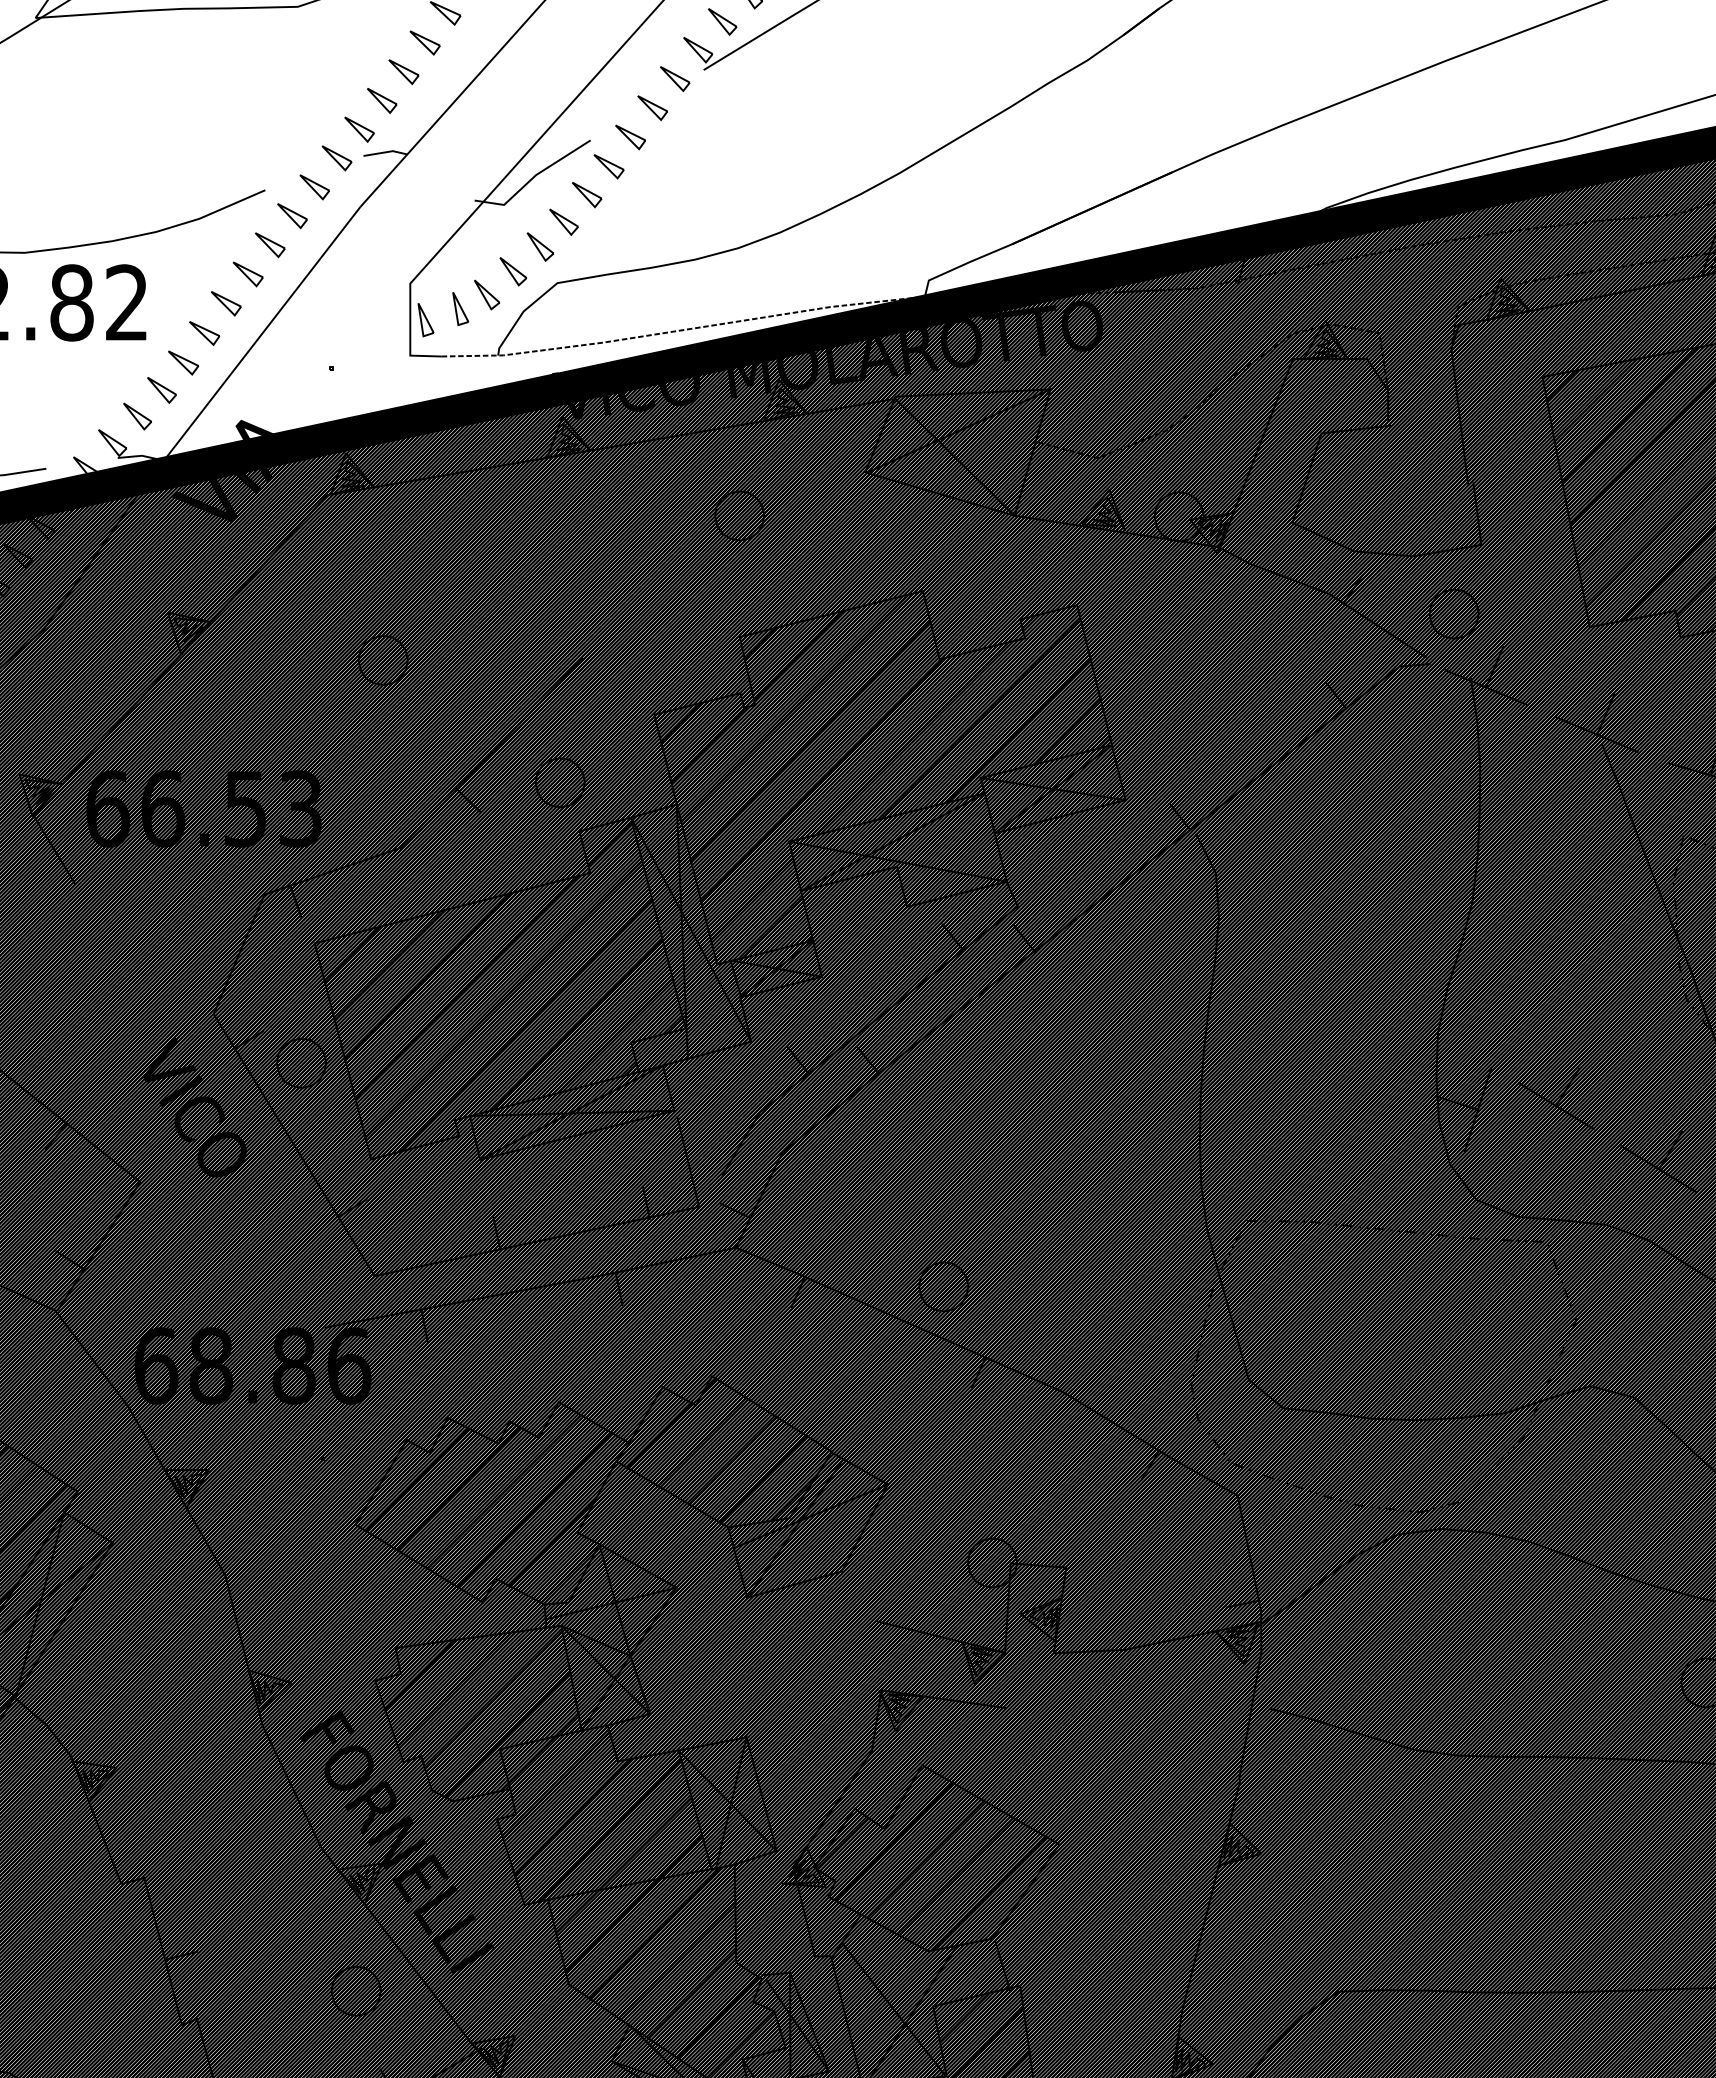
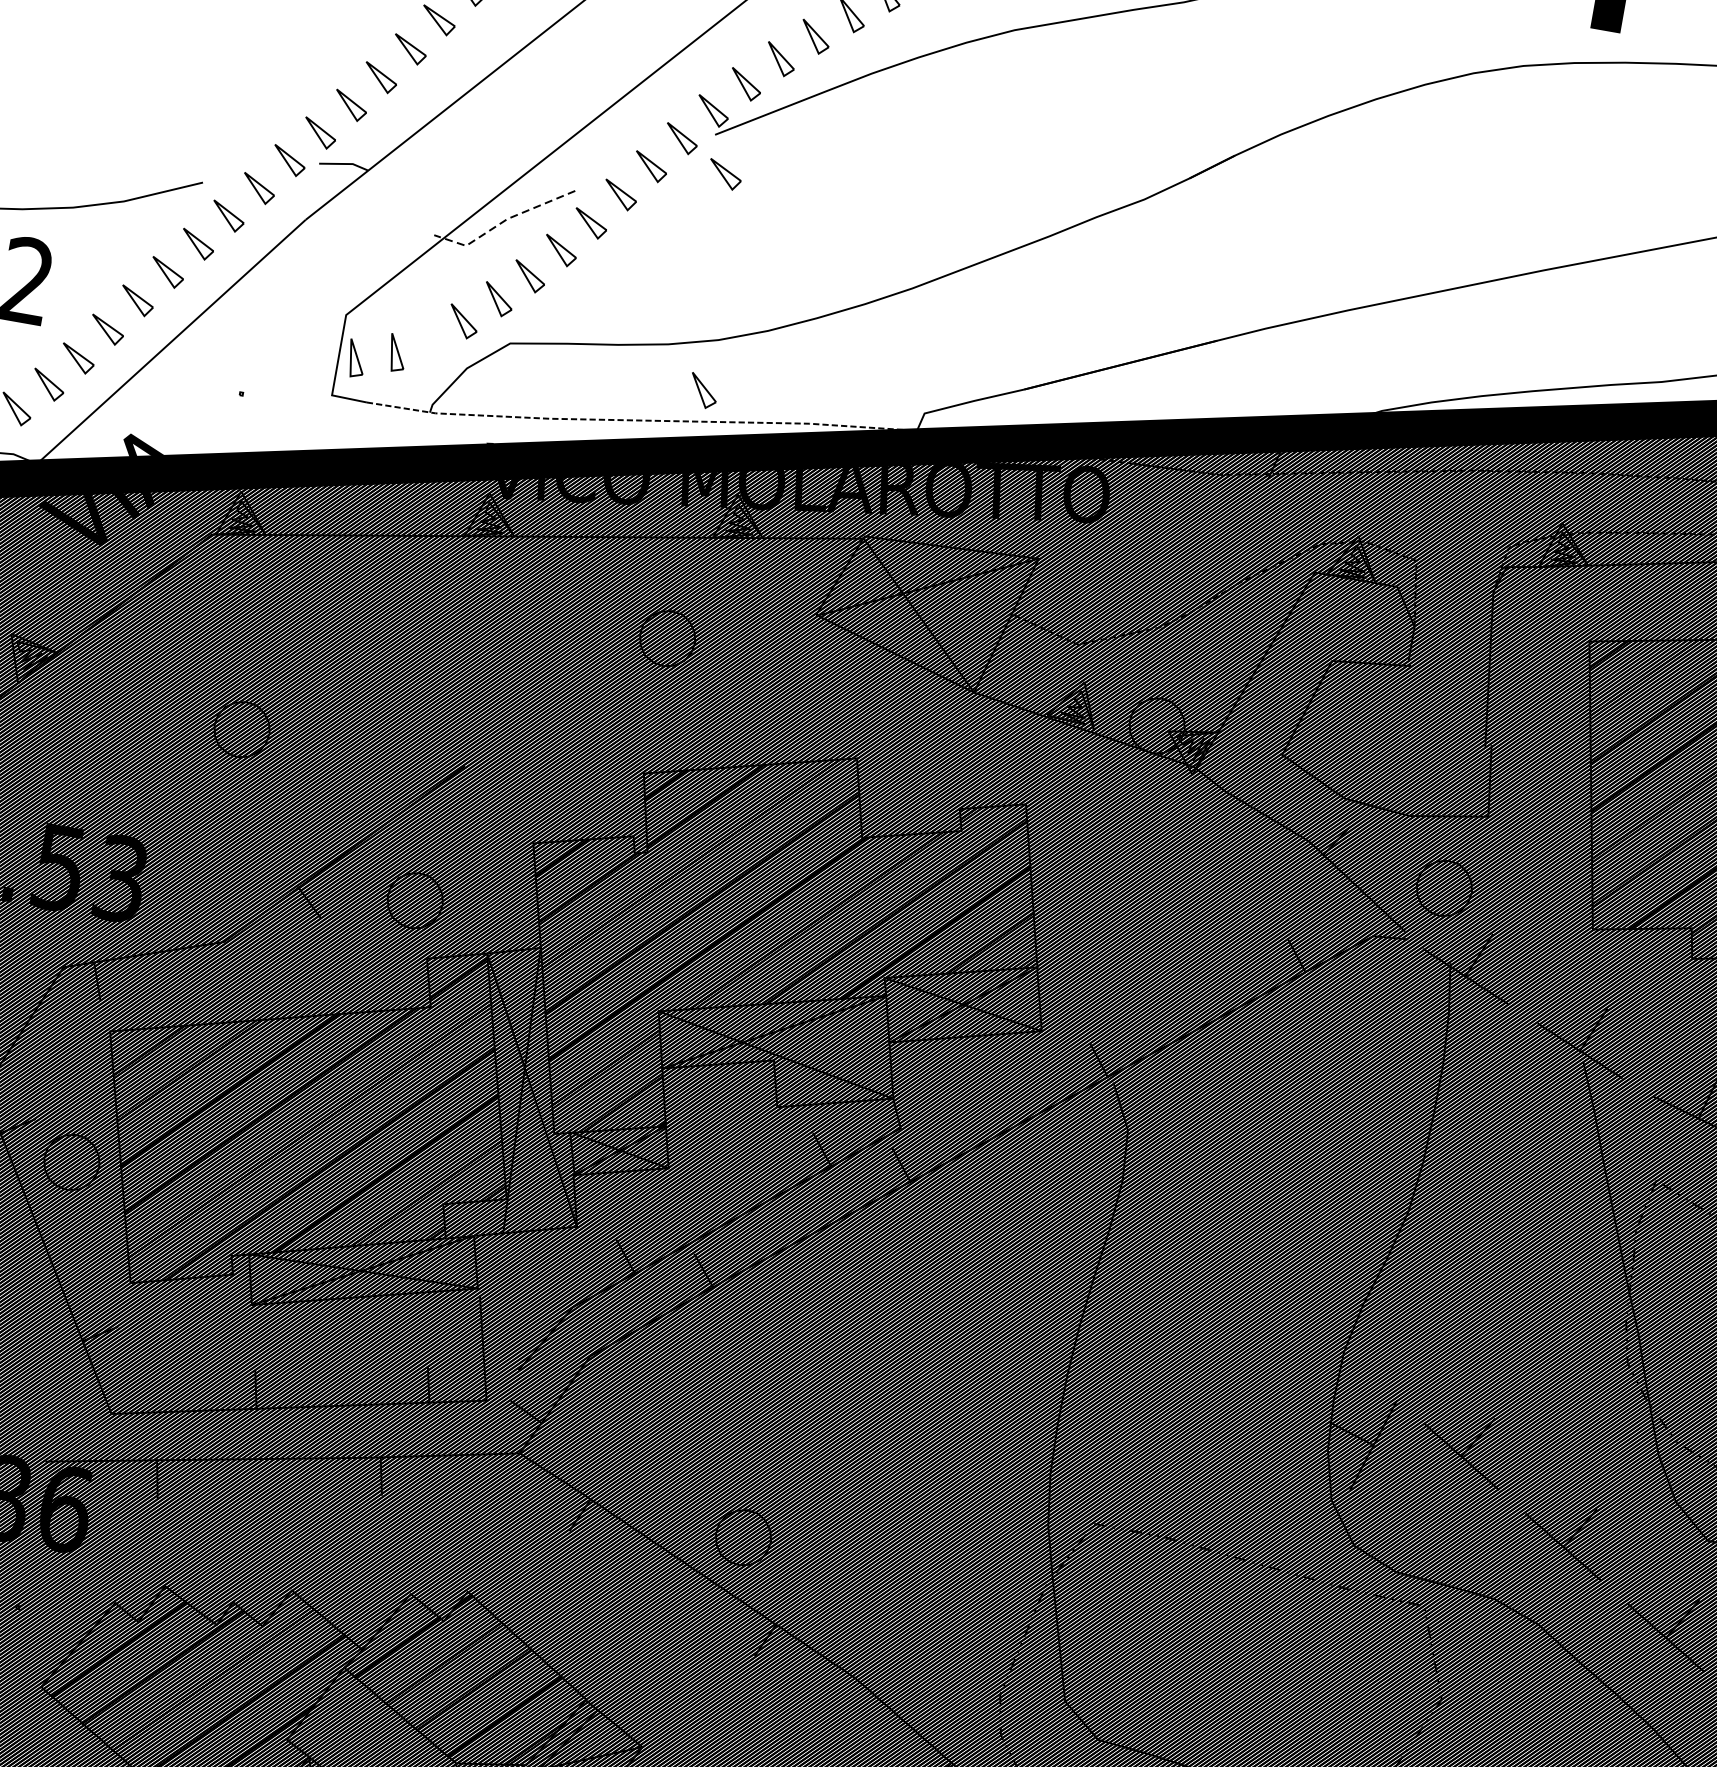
part: (718, 103) -> (724, 174), added
line: (532, 178) -> (503, 221), solid -> dashed
part: (486, 294) -> (703, 390), moved

